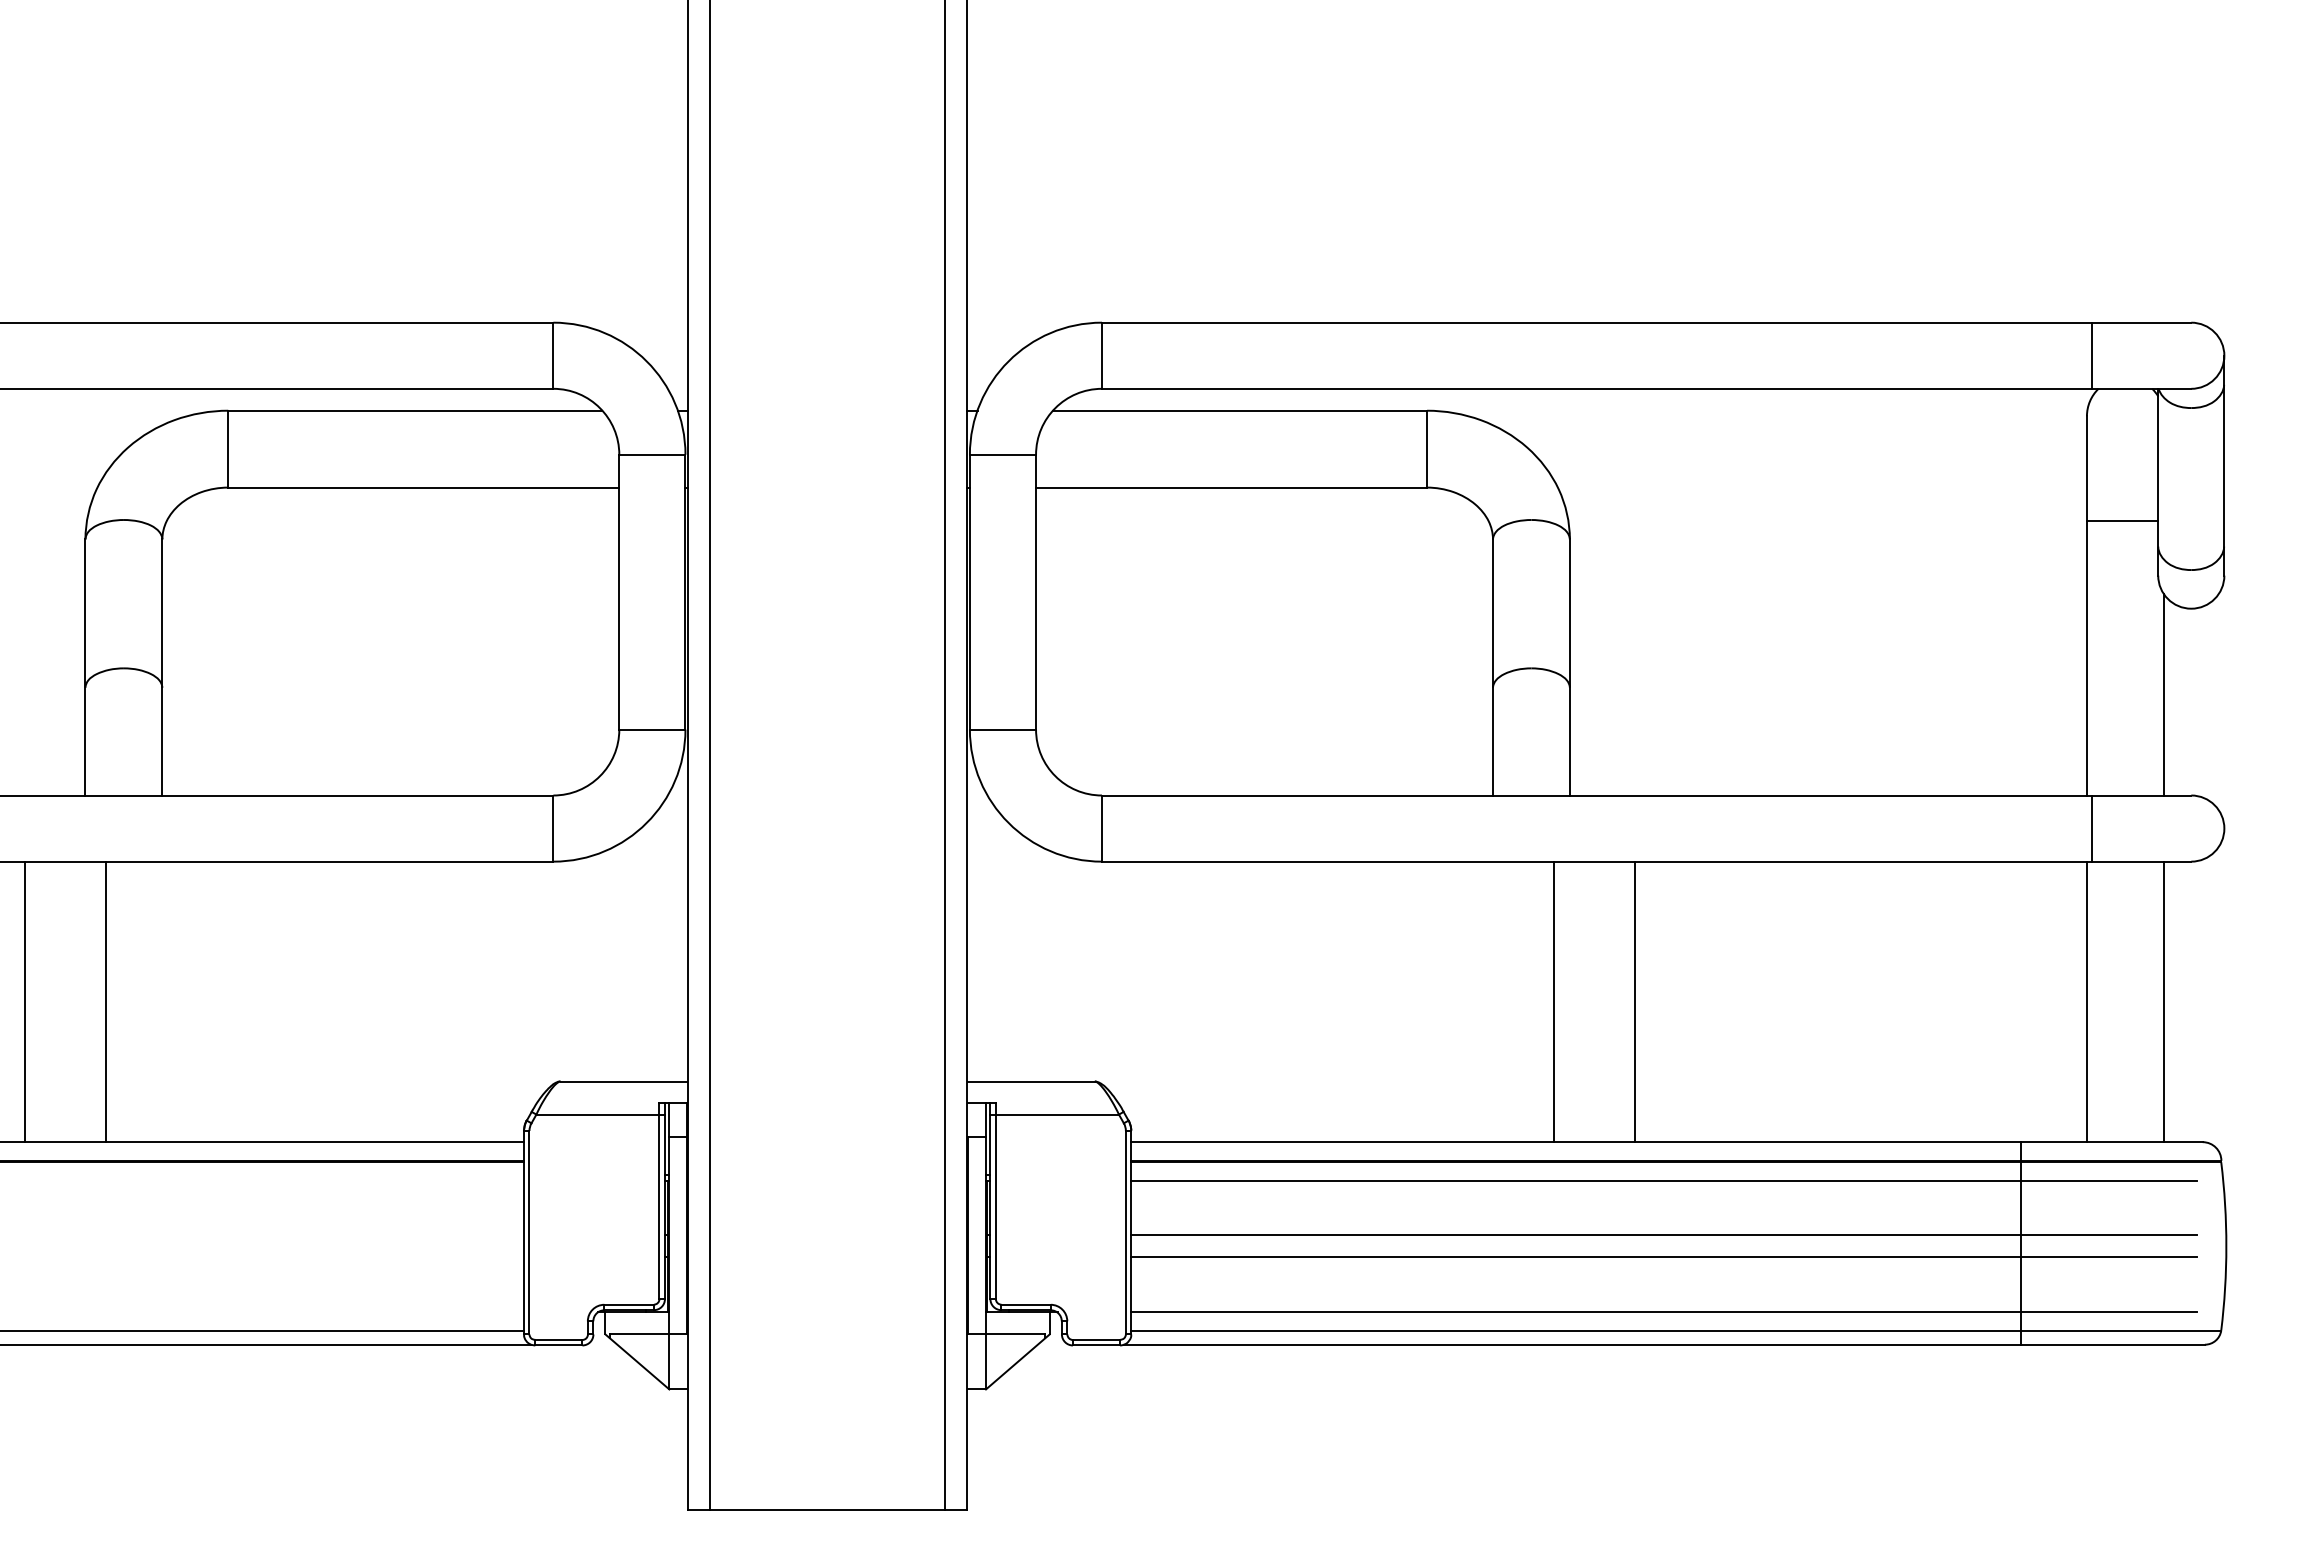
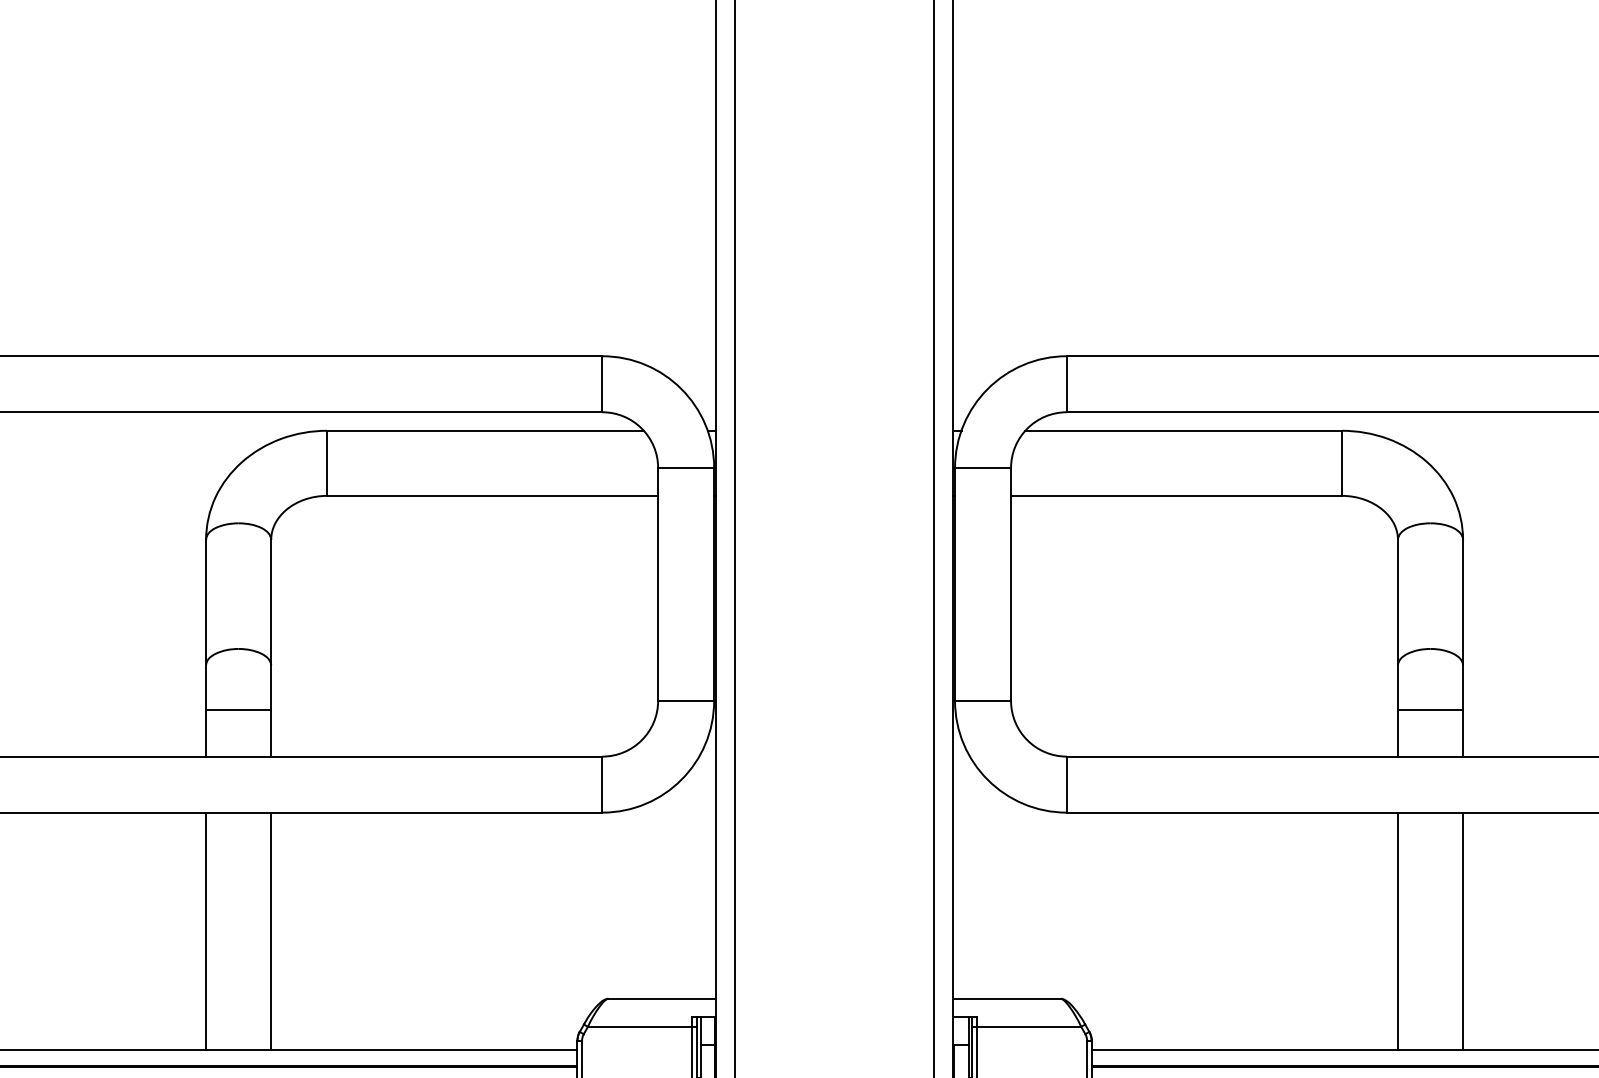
line: (123, 740) -> (238, 710), added
line: (1531, 740) -> (1430, 710), added
line: (25, 1001) -> (206, 931), moved
line: (106, 1001) -> (271, 931), moved
line: (1554, 1001) -> (1398, 931), moved
line: (1634, 1001) -> (1462, 931), moved

